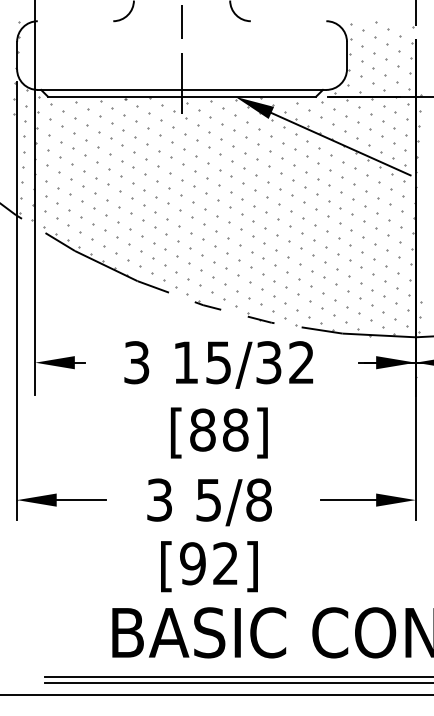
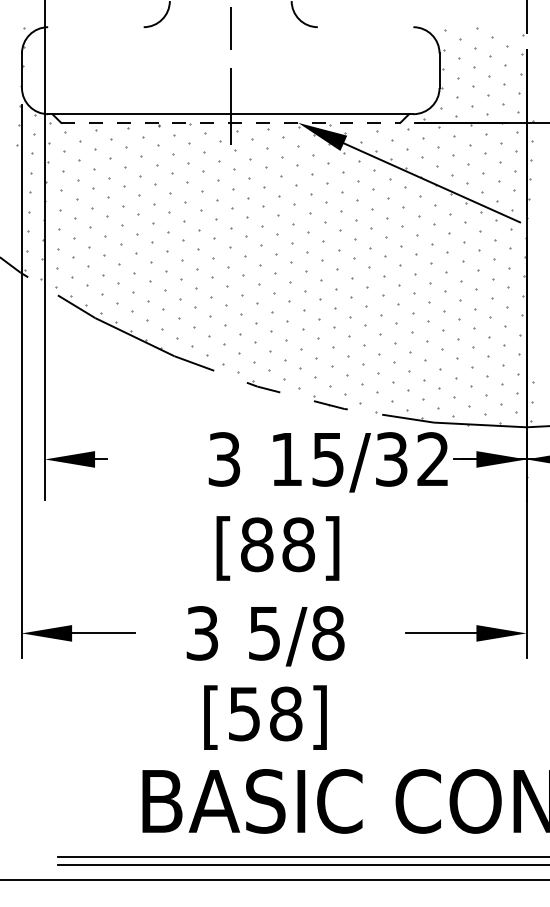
line: (181, 96) -> (230, 122), solid -> dashed
text: (218, 365) -> (327, 462), moved
text: (209, 563) -> (265, 713), [92] -> [58]

